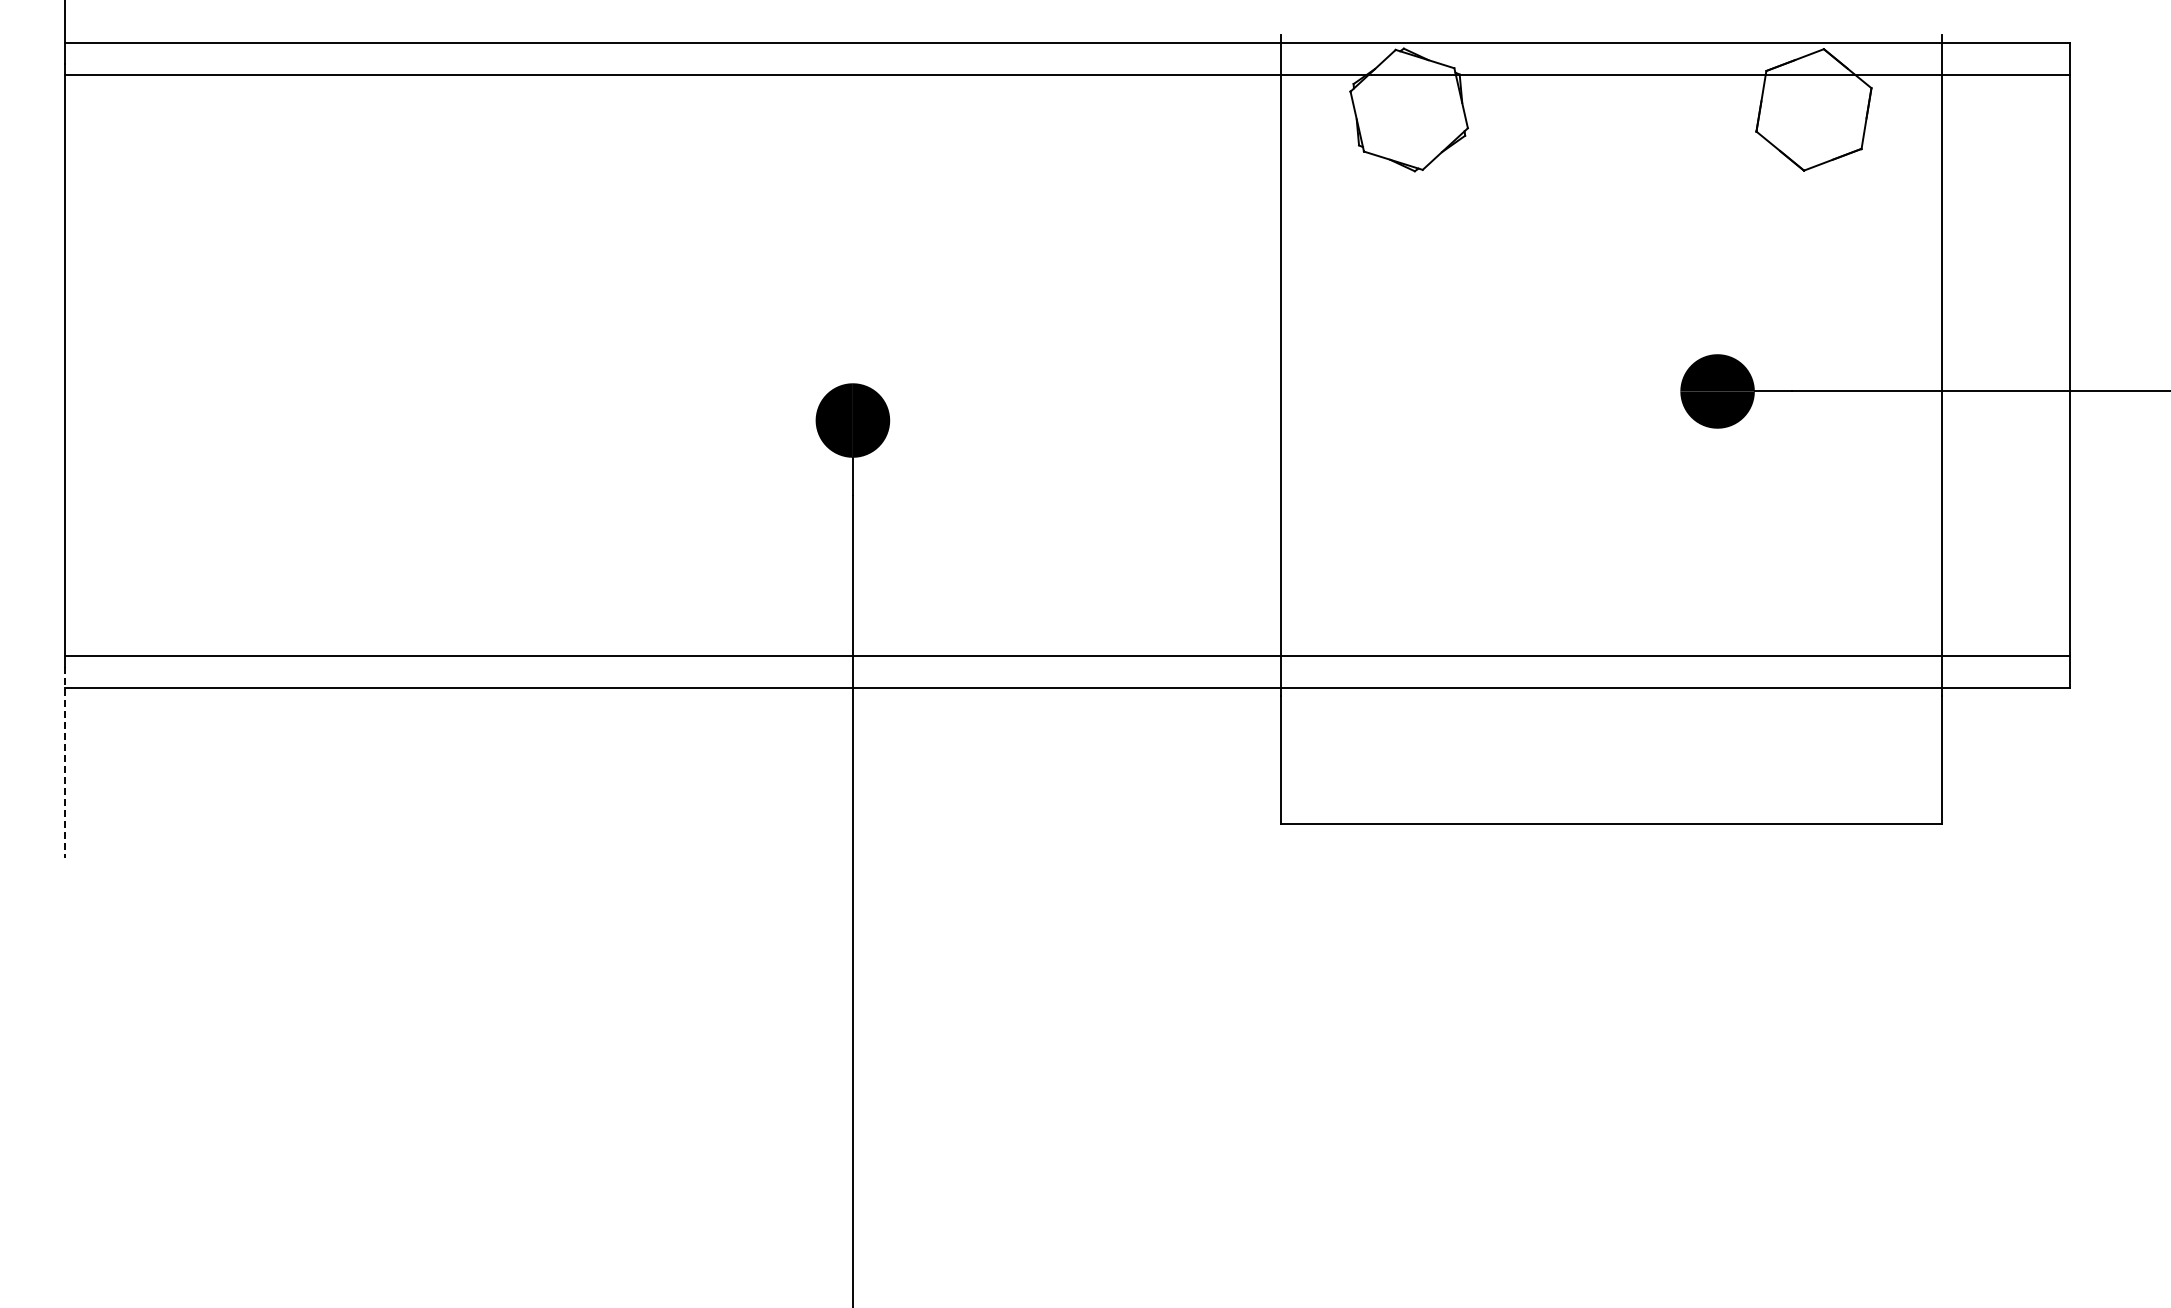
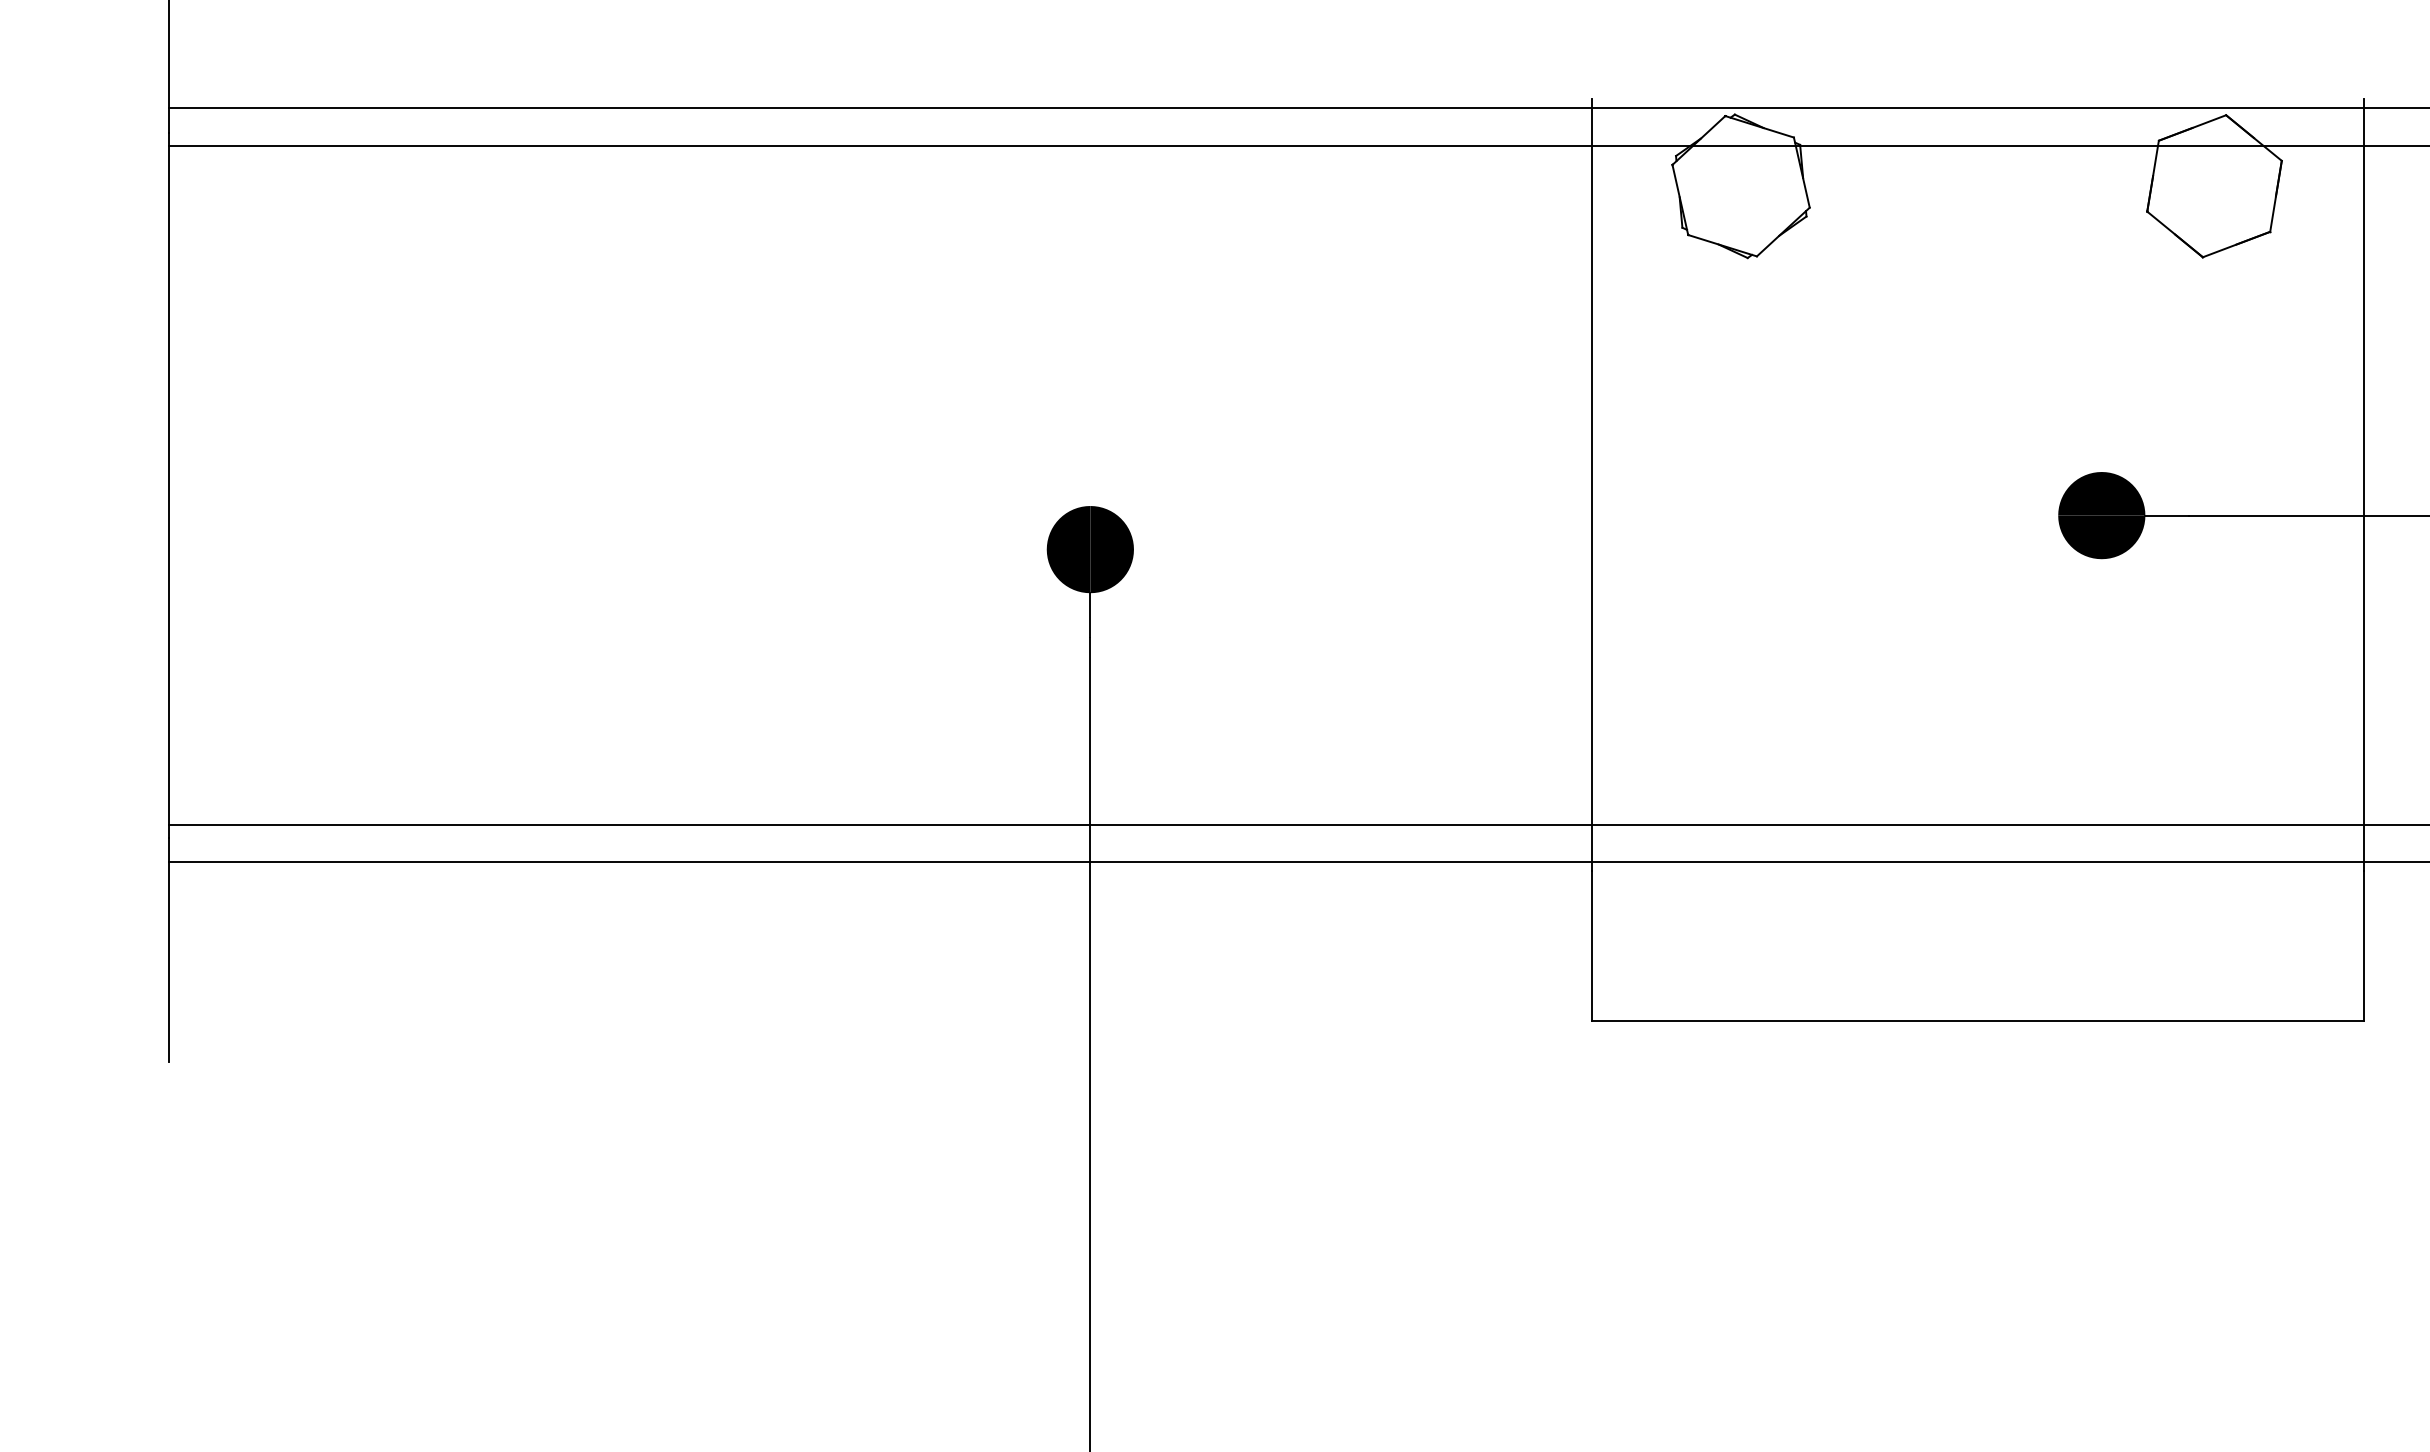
line: (65, 762) -> (169, 949), dashed -> solid

